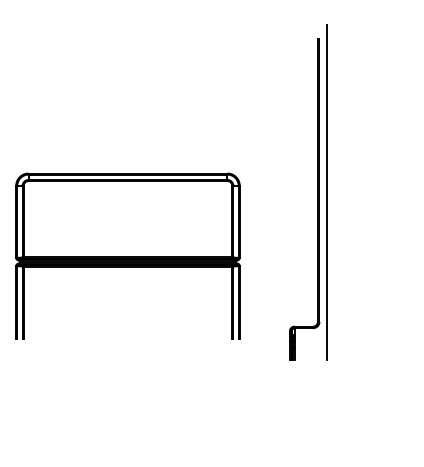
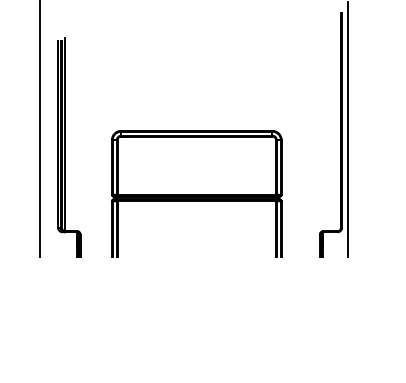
part: (127, 256) -> (196, 193), moved

